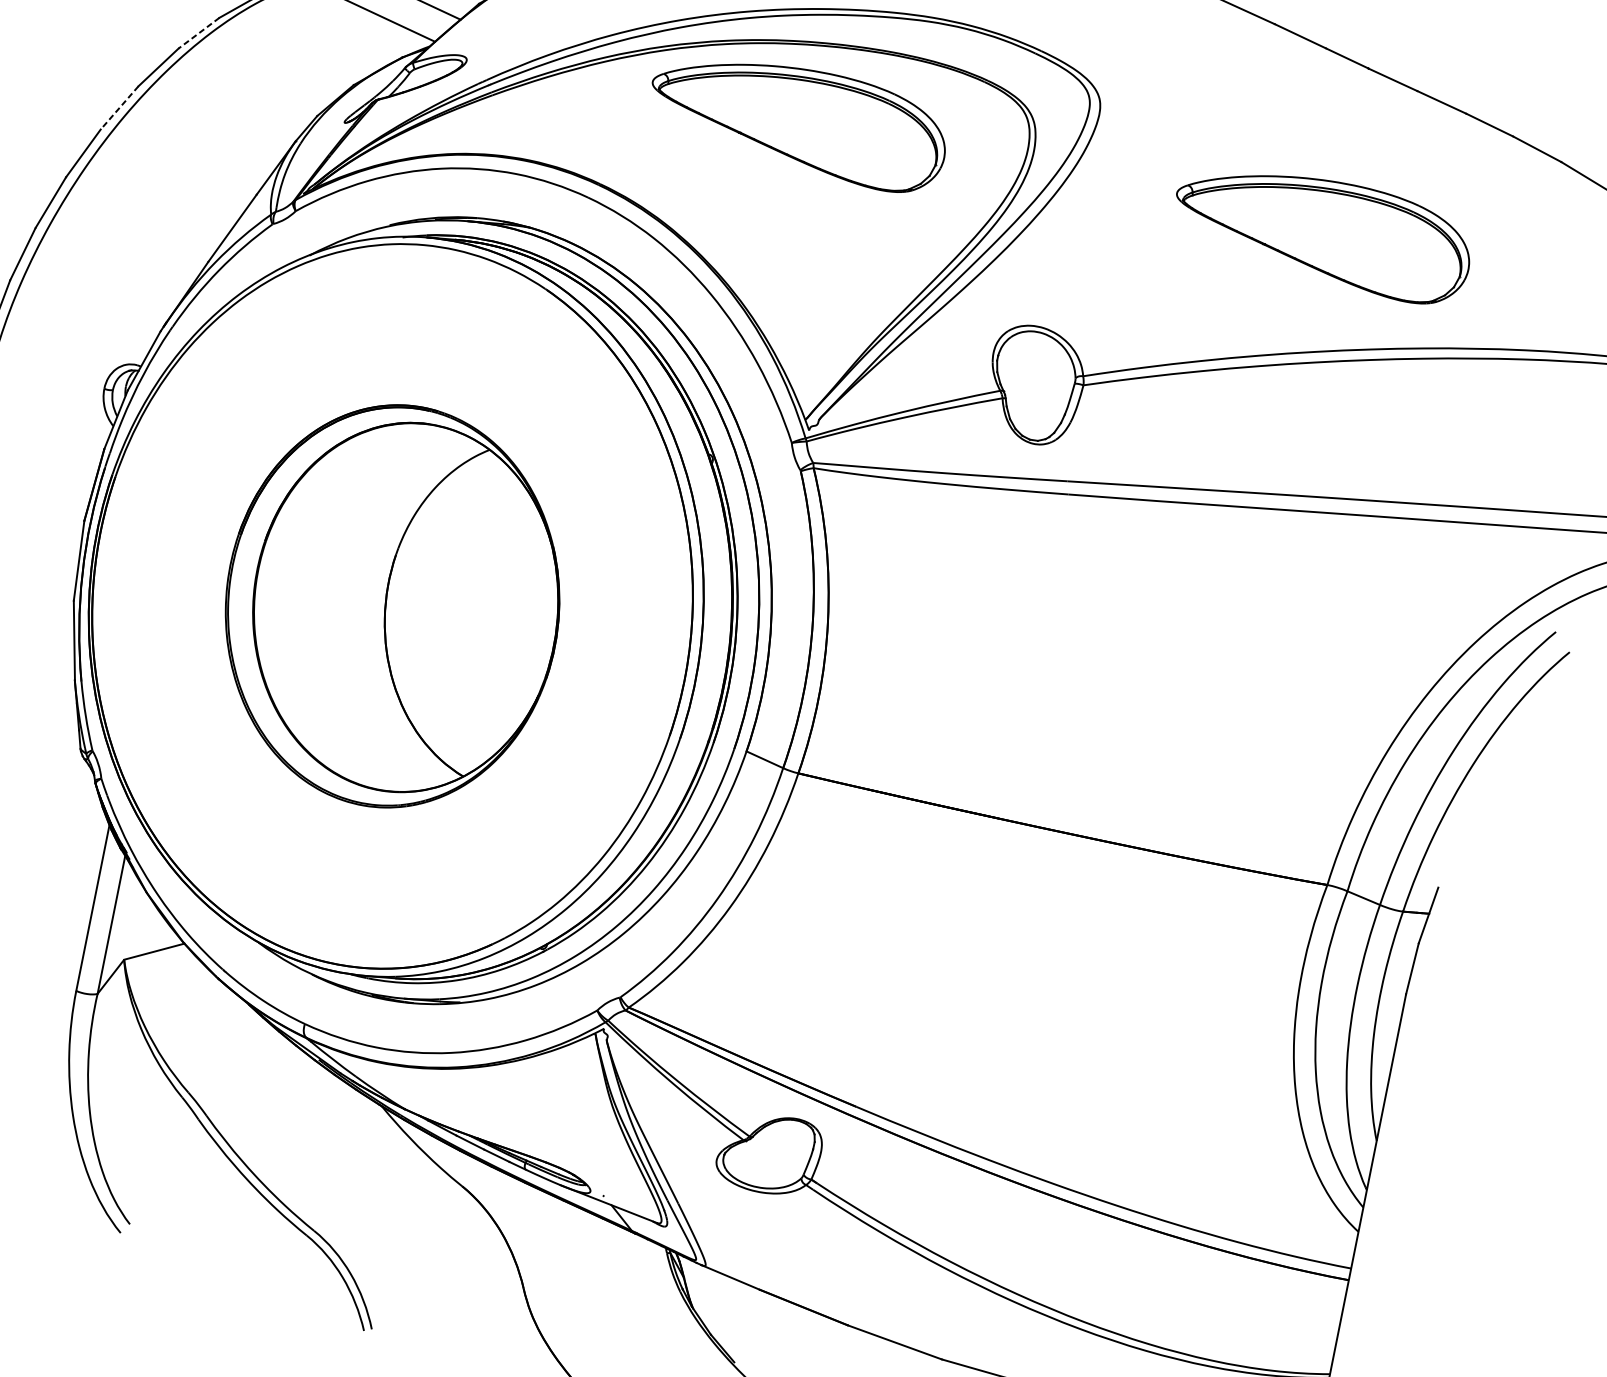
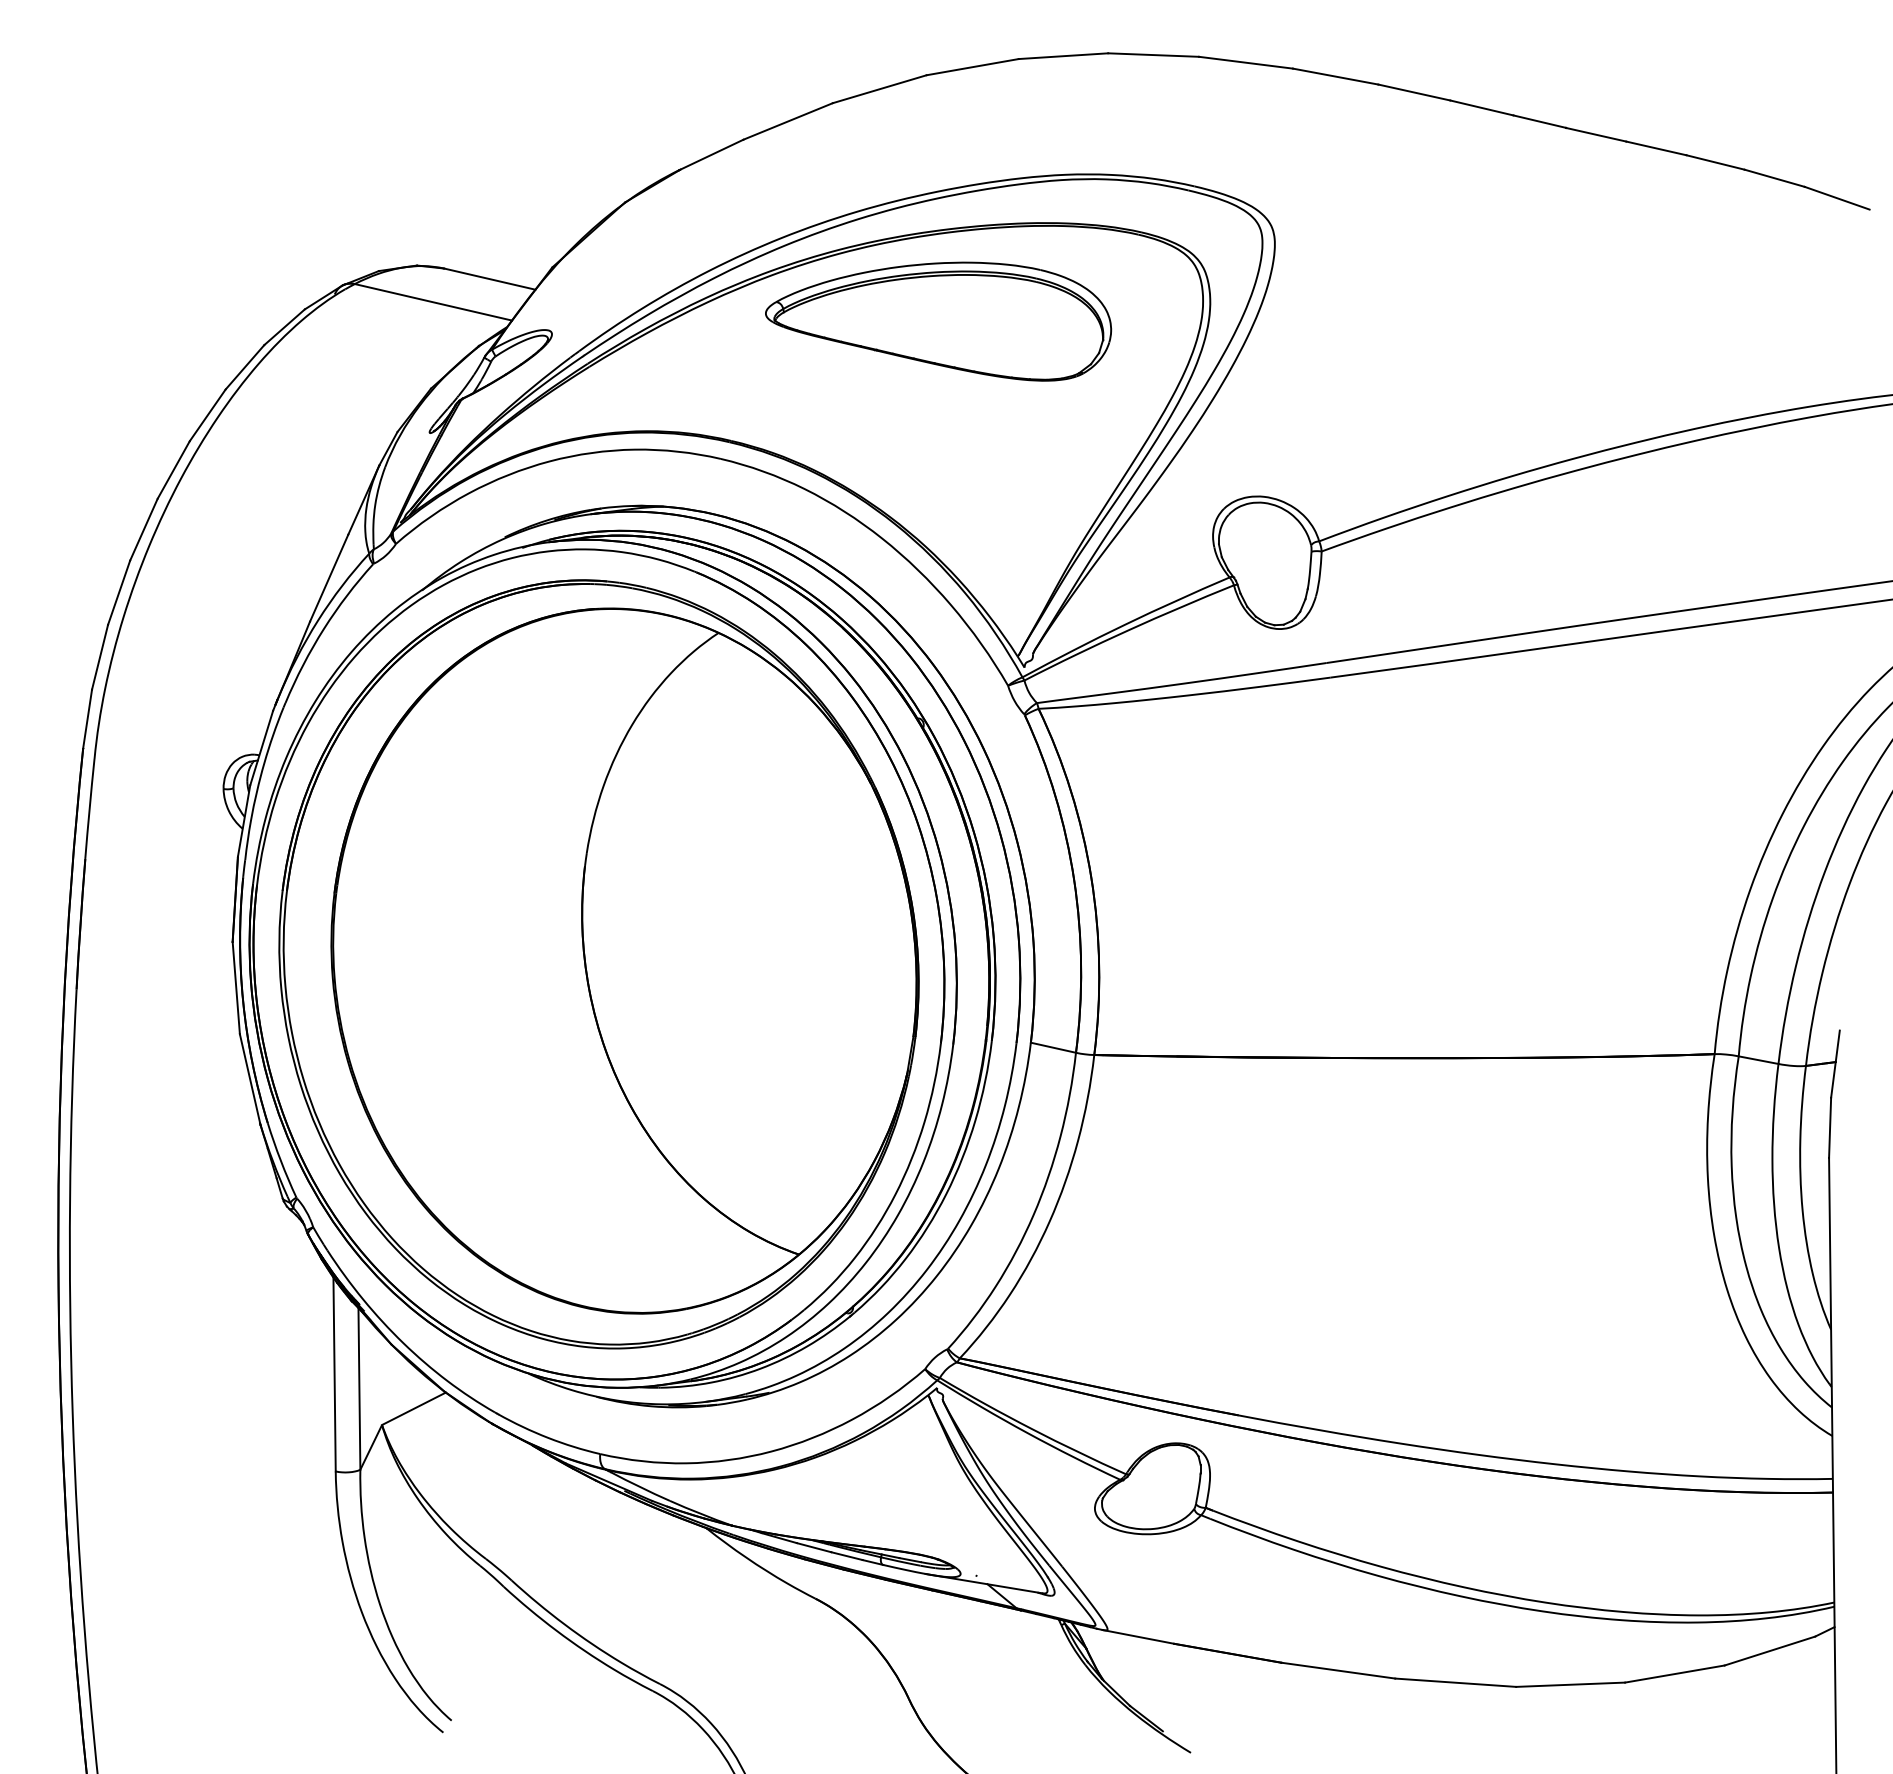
line: (198, 33) -> (244, 367), dashed -> solid
line: (119, 108) -> (173, 470), dashed -> solid
part: (1322, 231) -> (1553, 321), removed
part: (392, 606) -> (598, 964), size x1.67

